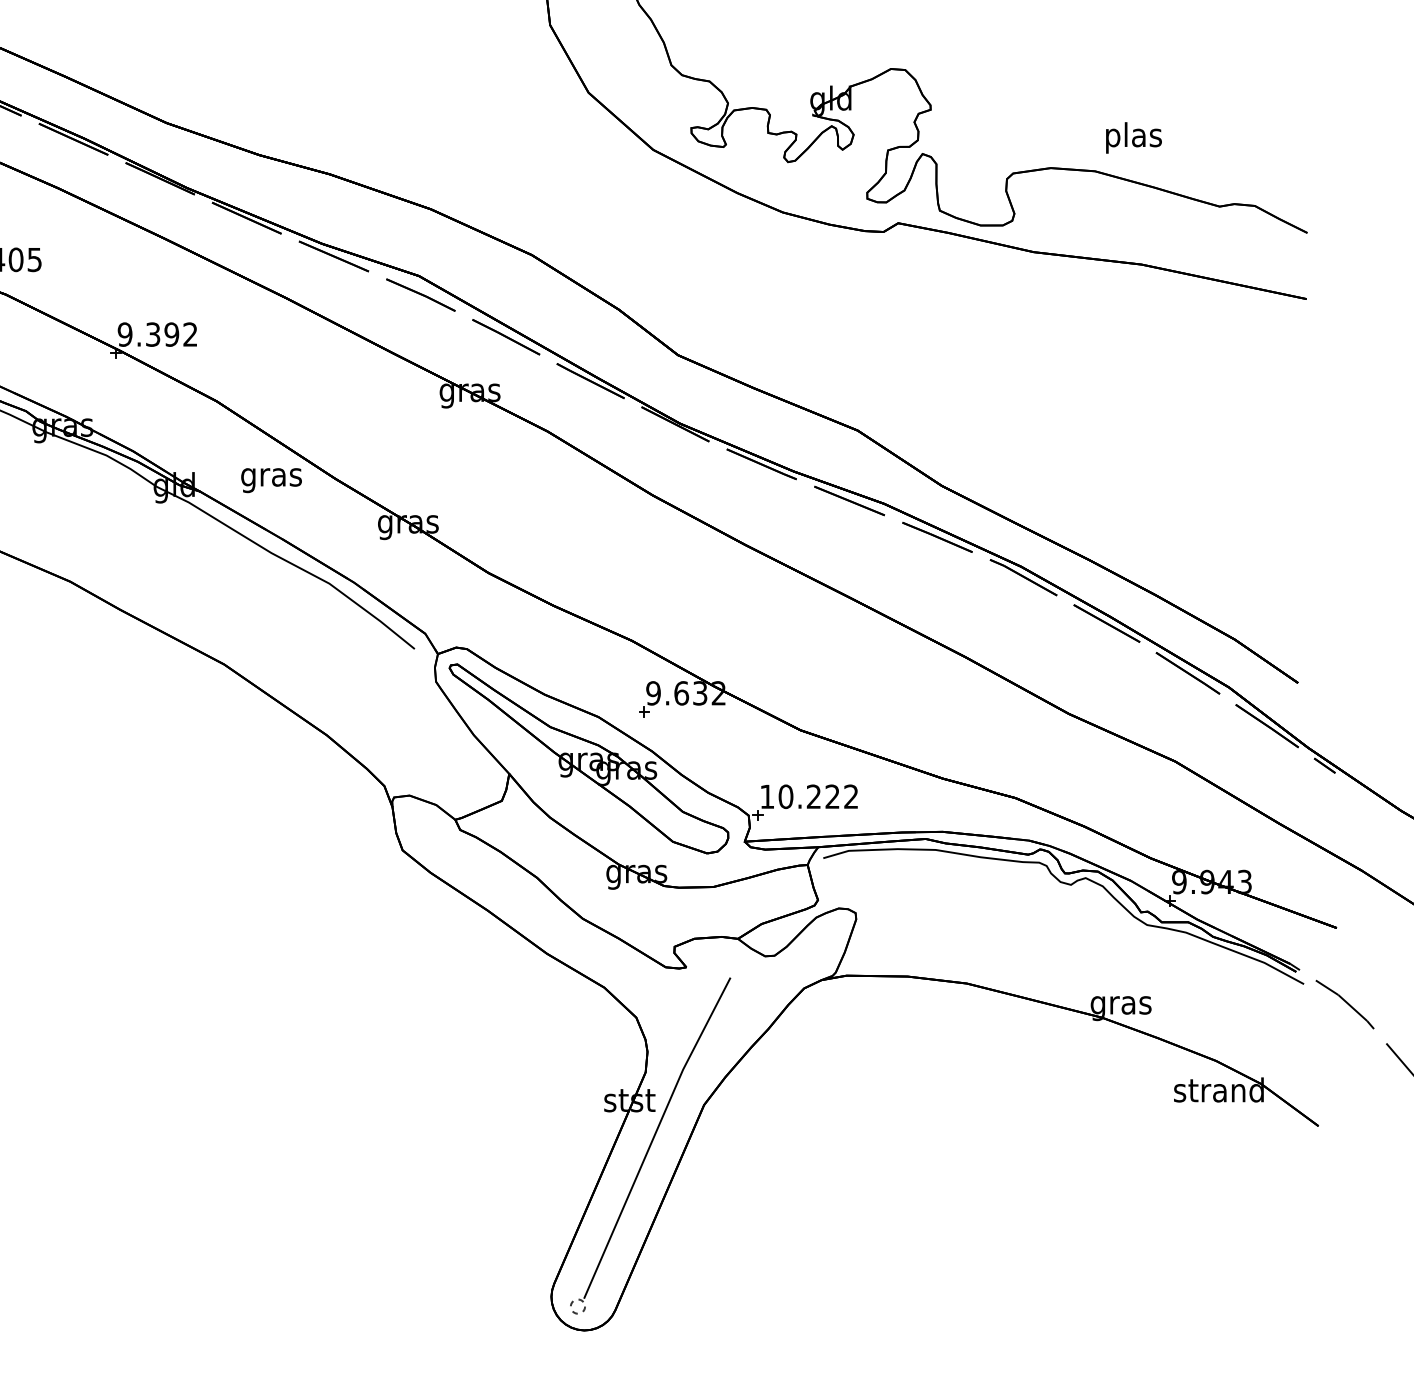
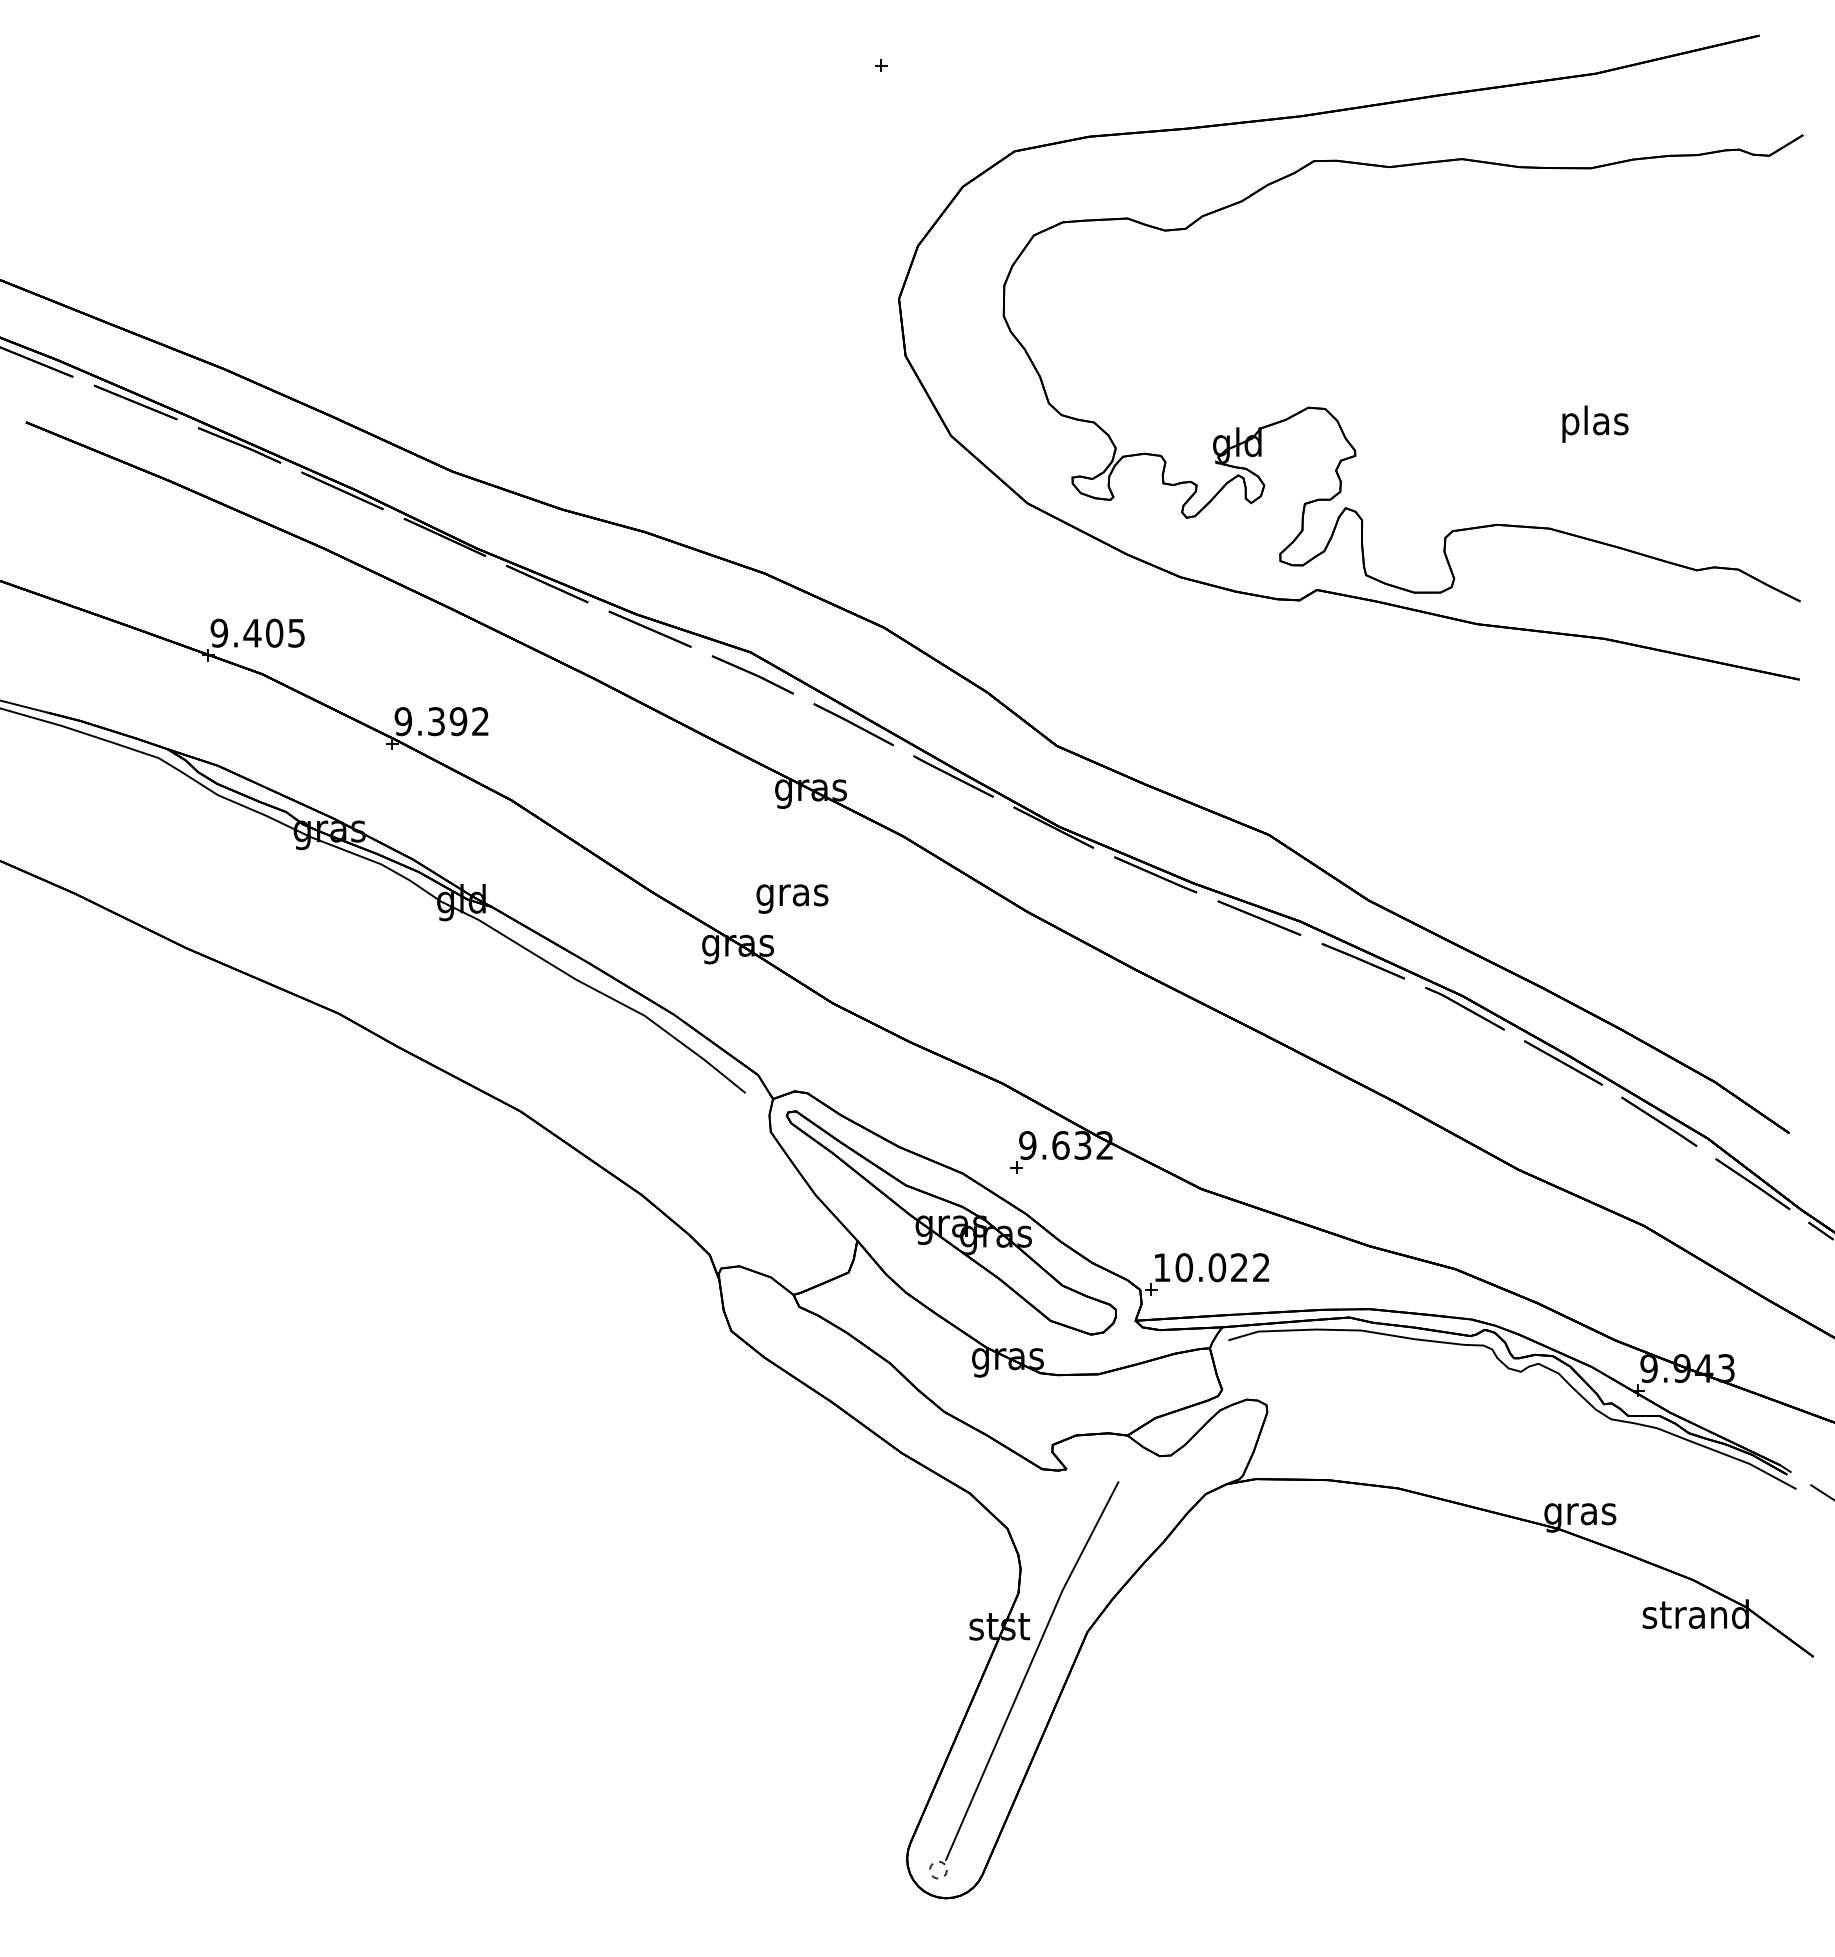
text: (1134, 137) -> (1595, 423), moved
text: (271, 480) -> (792, 898), moved
text: (814, 796) -> (1217, 1267), 10.222 -> 10.022

